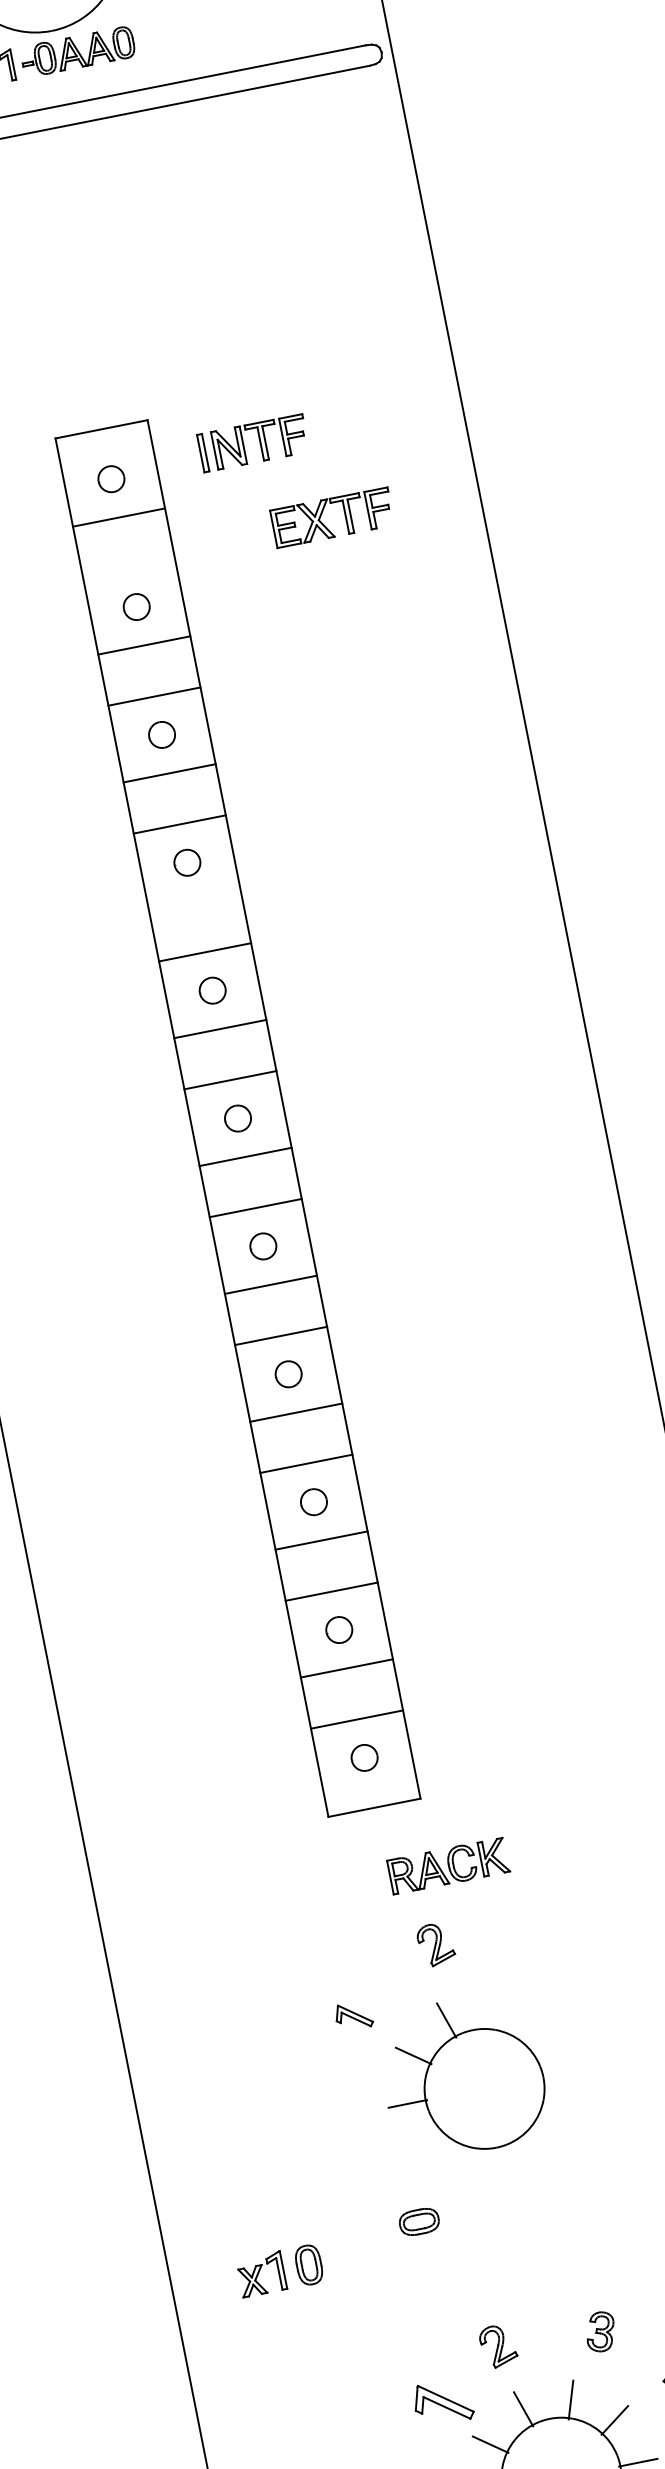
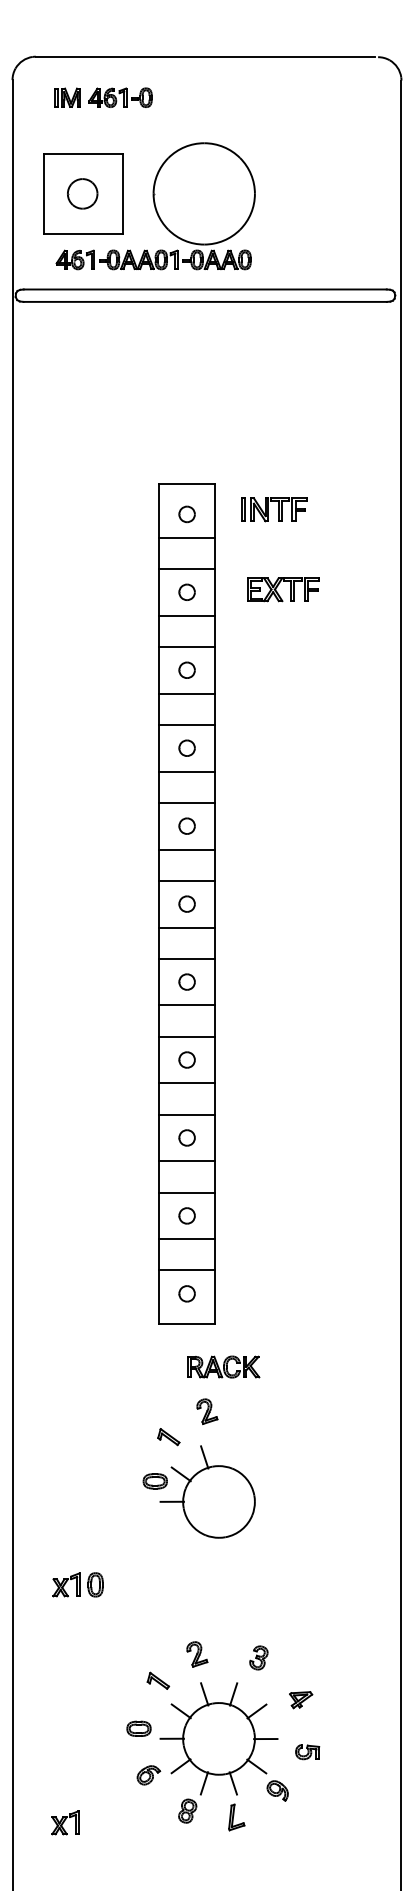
part: (332, 517) -> (283, 589), moved
line: (129, 567) -> (187, 568), added
line: (195, 900) -> (187, 771), added
part: (353, 2016) -> (168, 1437), moved
part: (418, 2222) -> (154, 1481), moved
part: (443, 2401) -> (158, 1680), size x0.62

